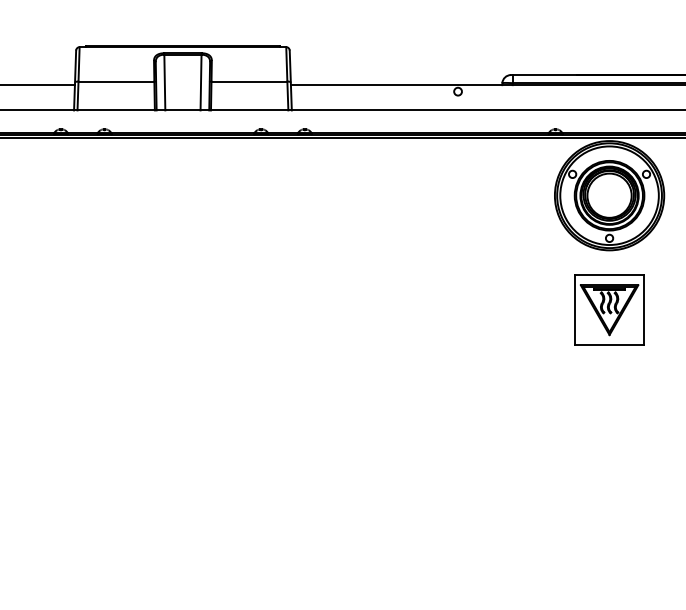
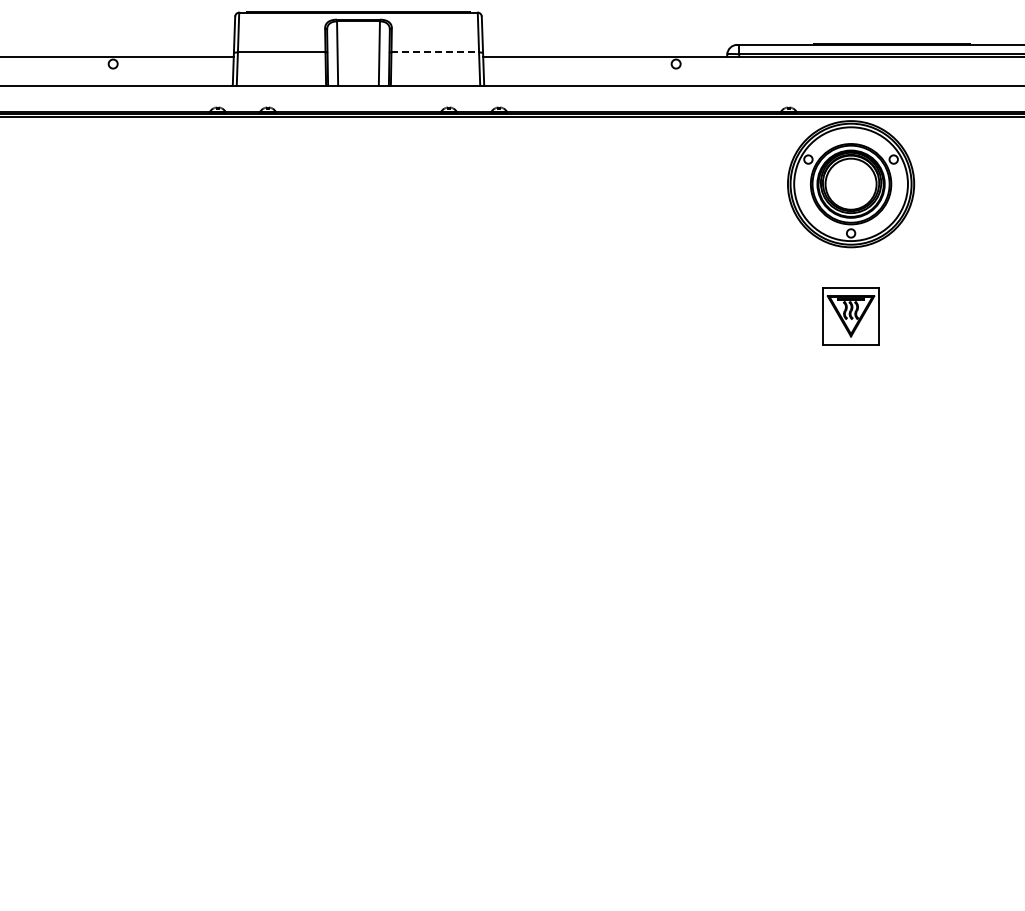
line: (249, 81) -> (435, 52), solid -> dashed
part: (609, 310) -> (850, 316), size x0.7

